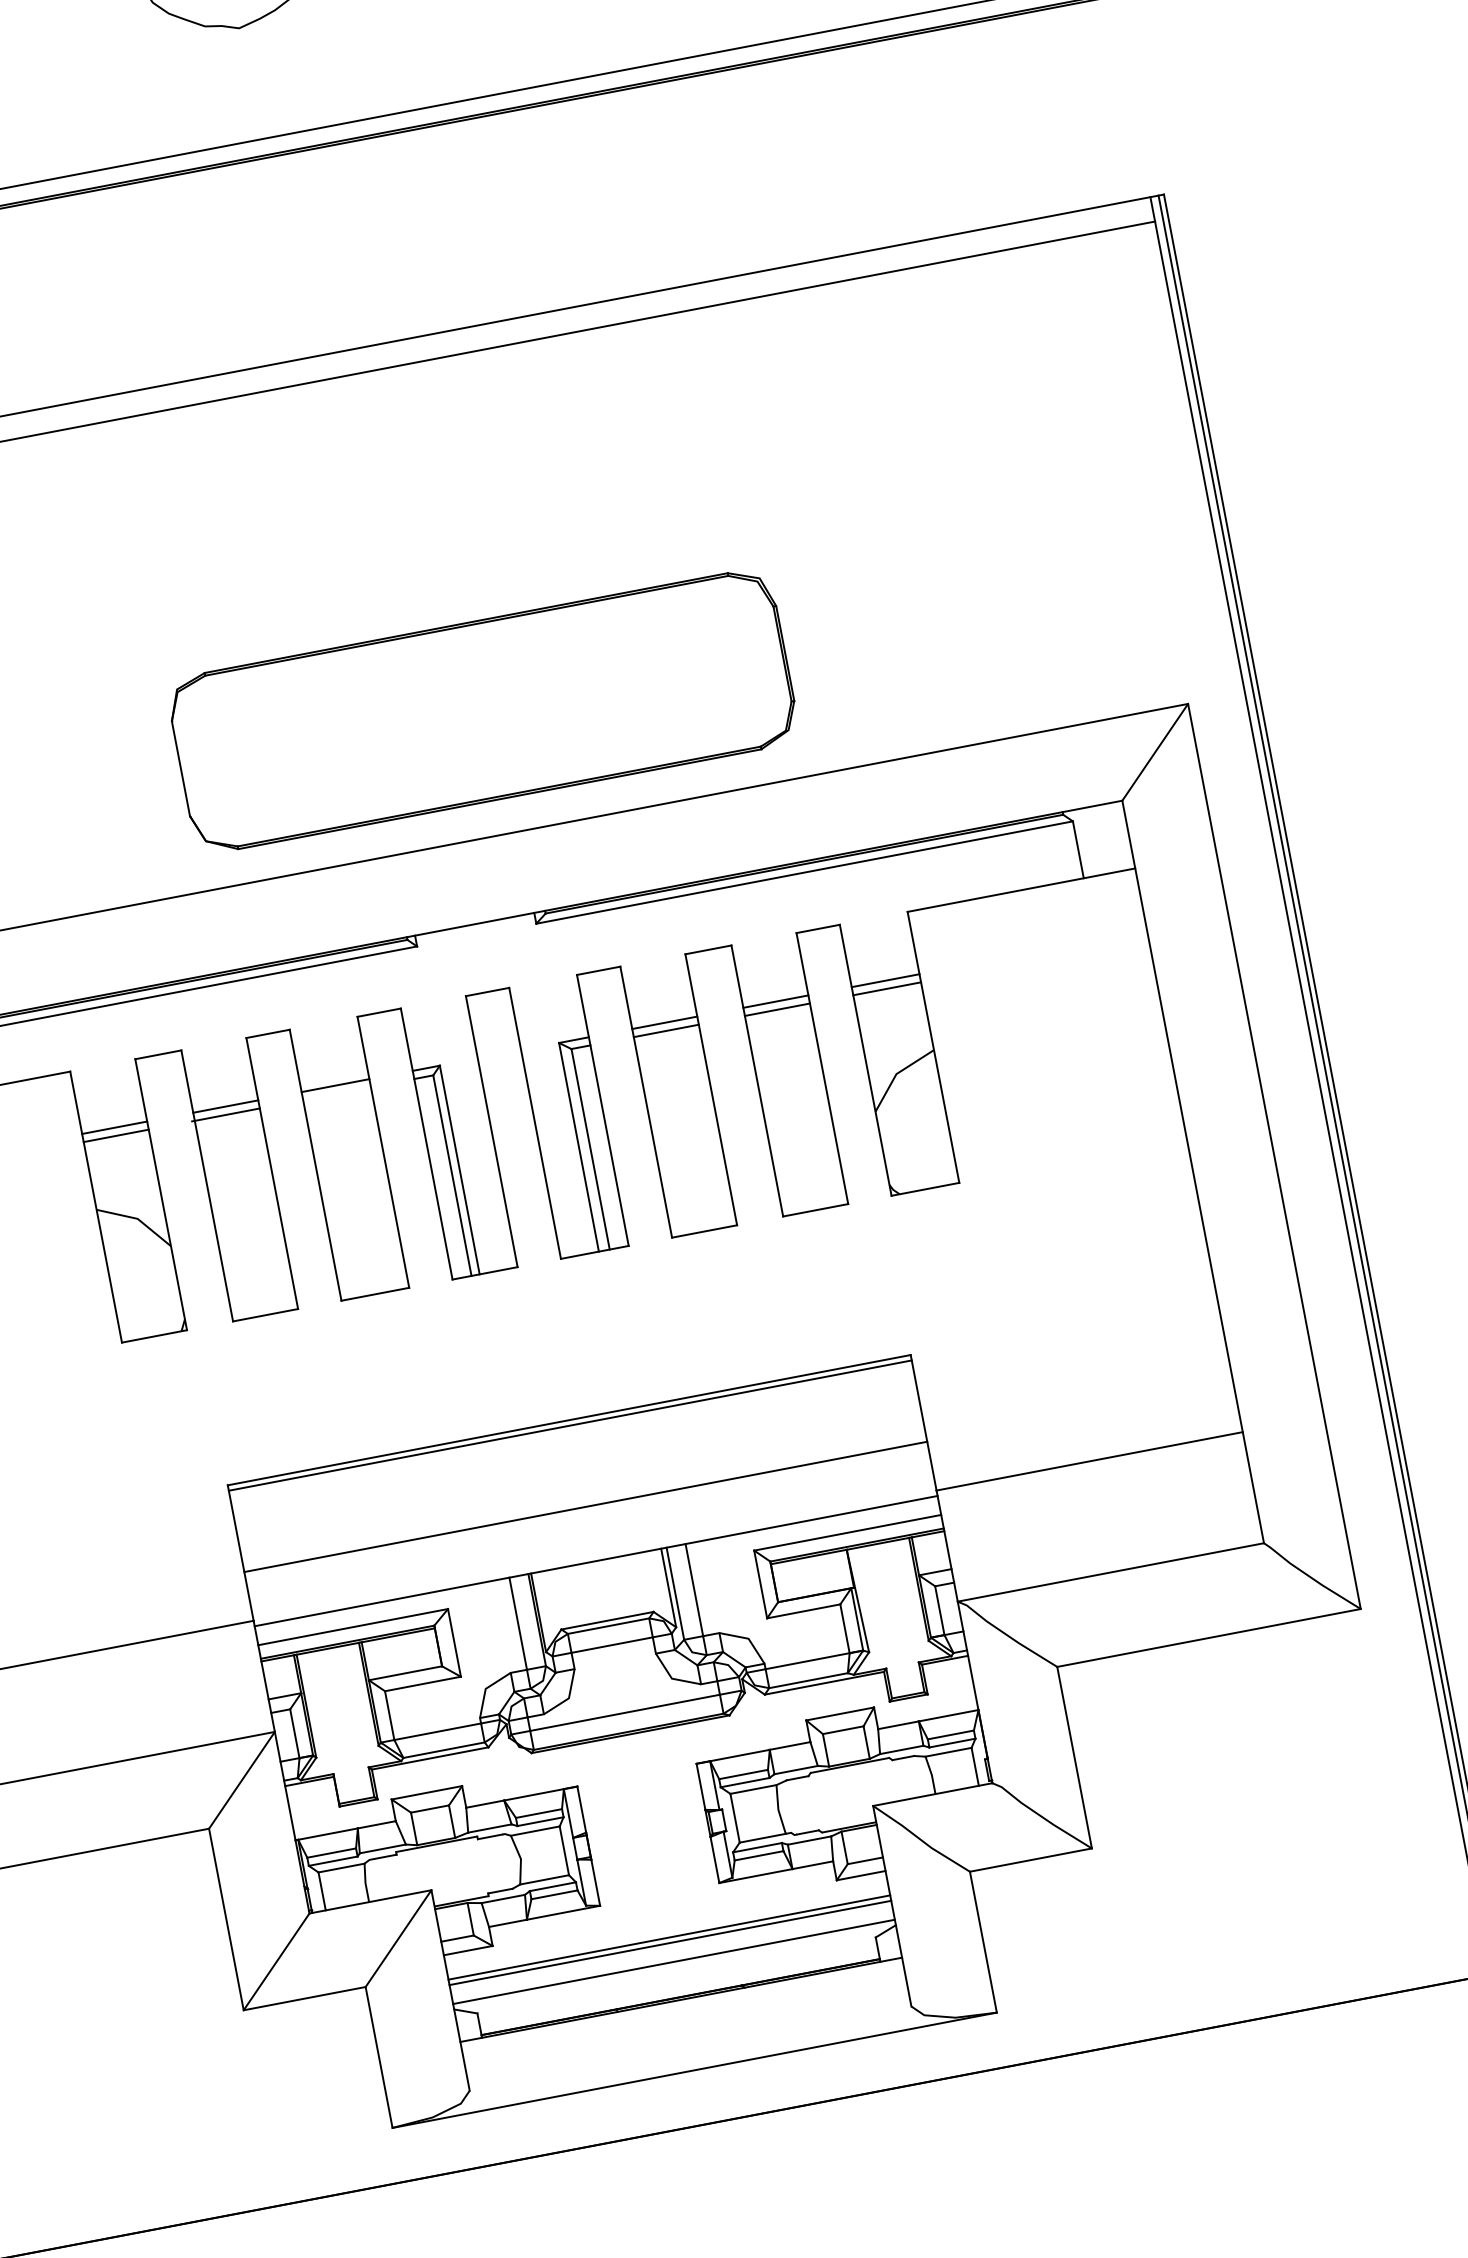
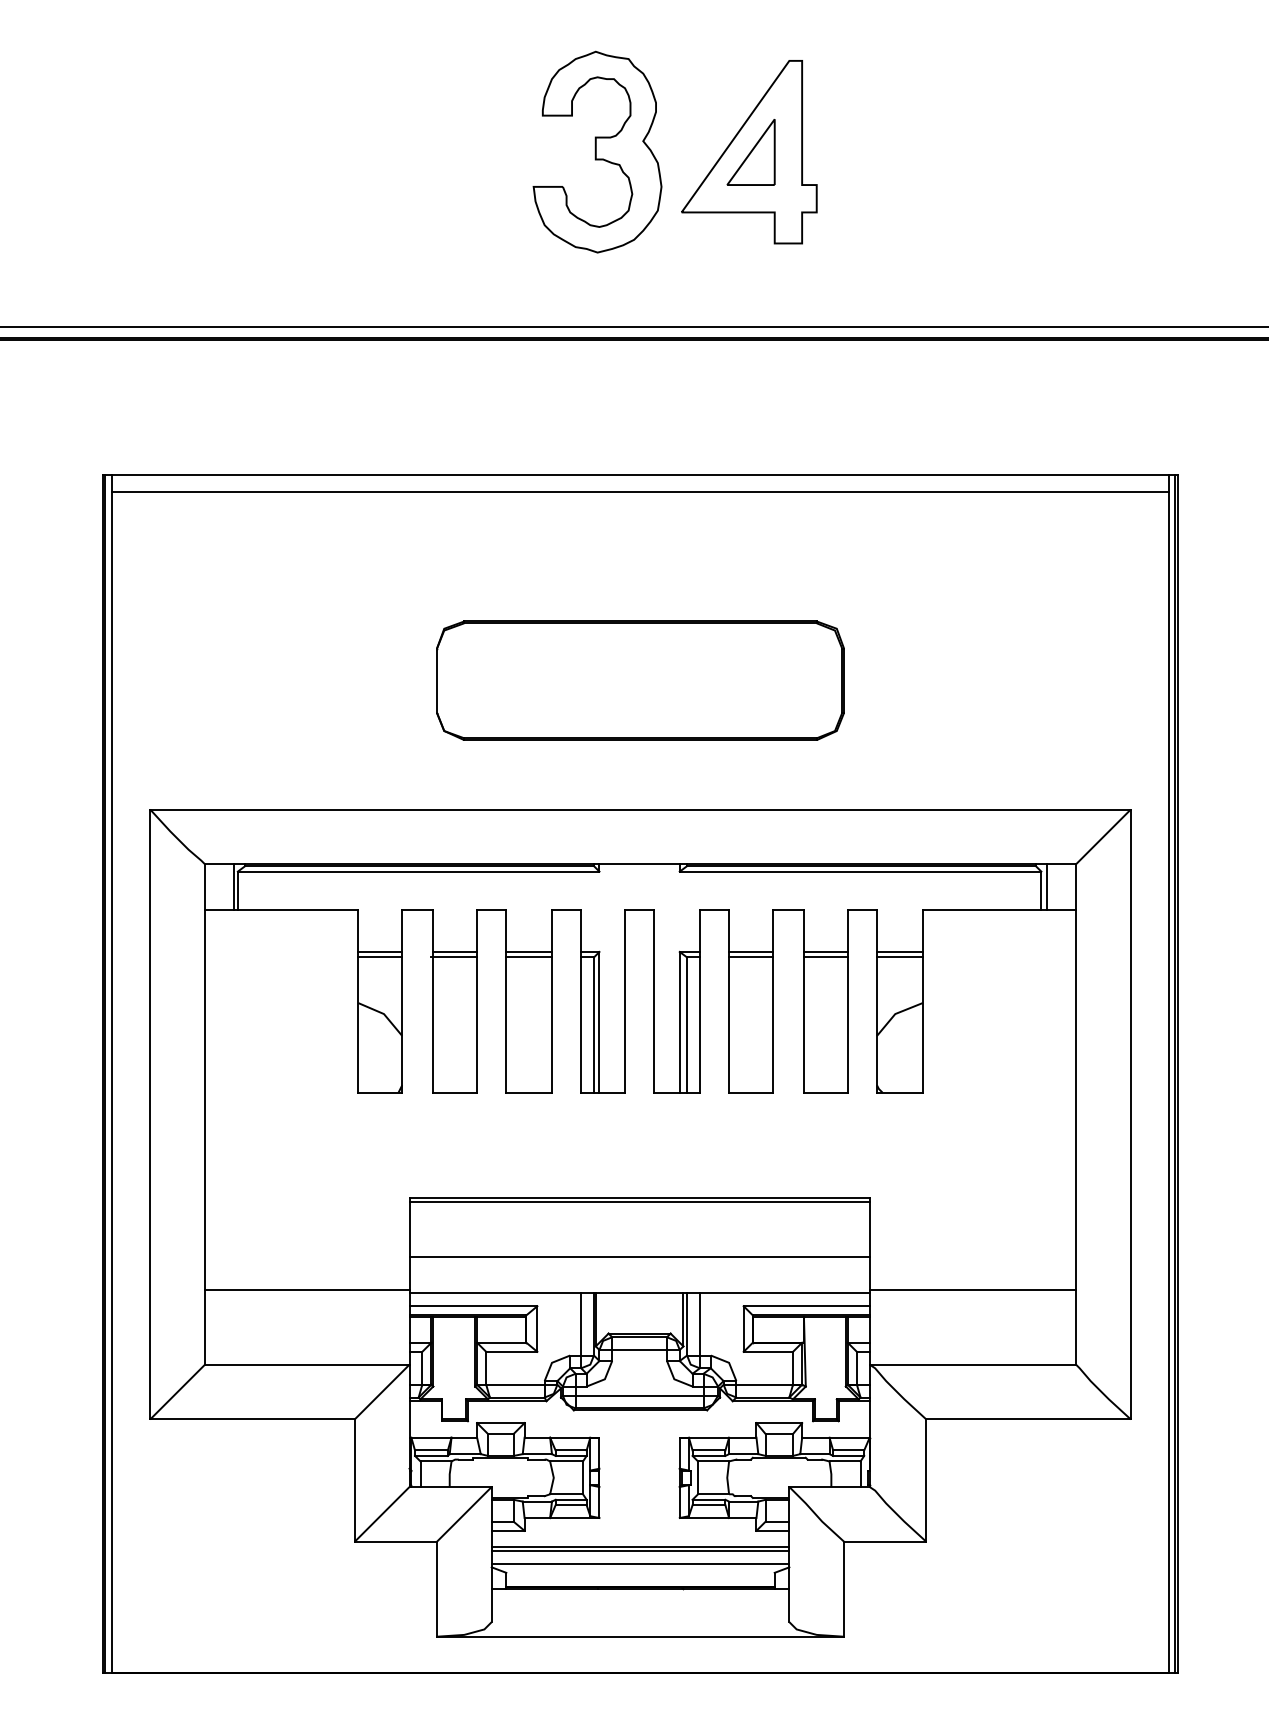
part: (482, 710) -> (640, 680), moved
line: (1084, 842) -> (1046, 886), added
line: (336, 1094) -> (528, 957), added

